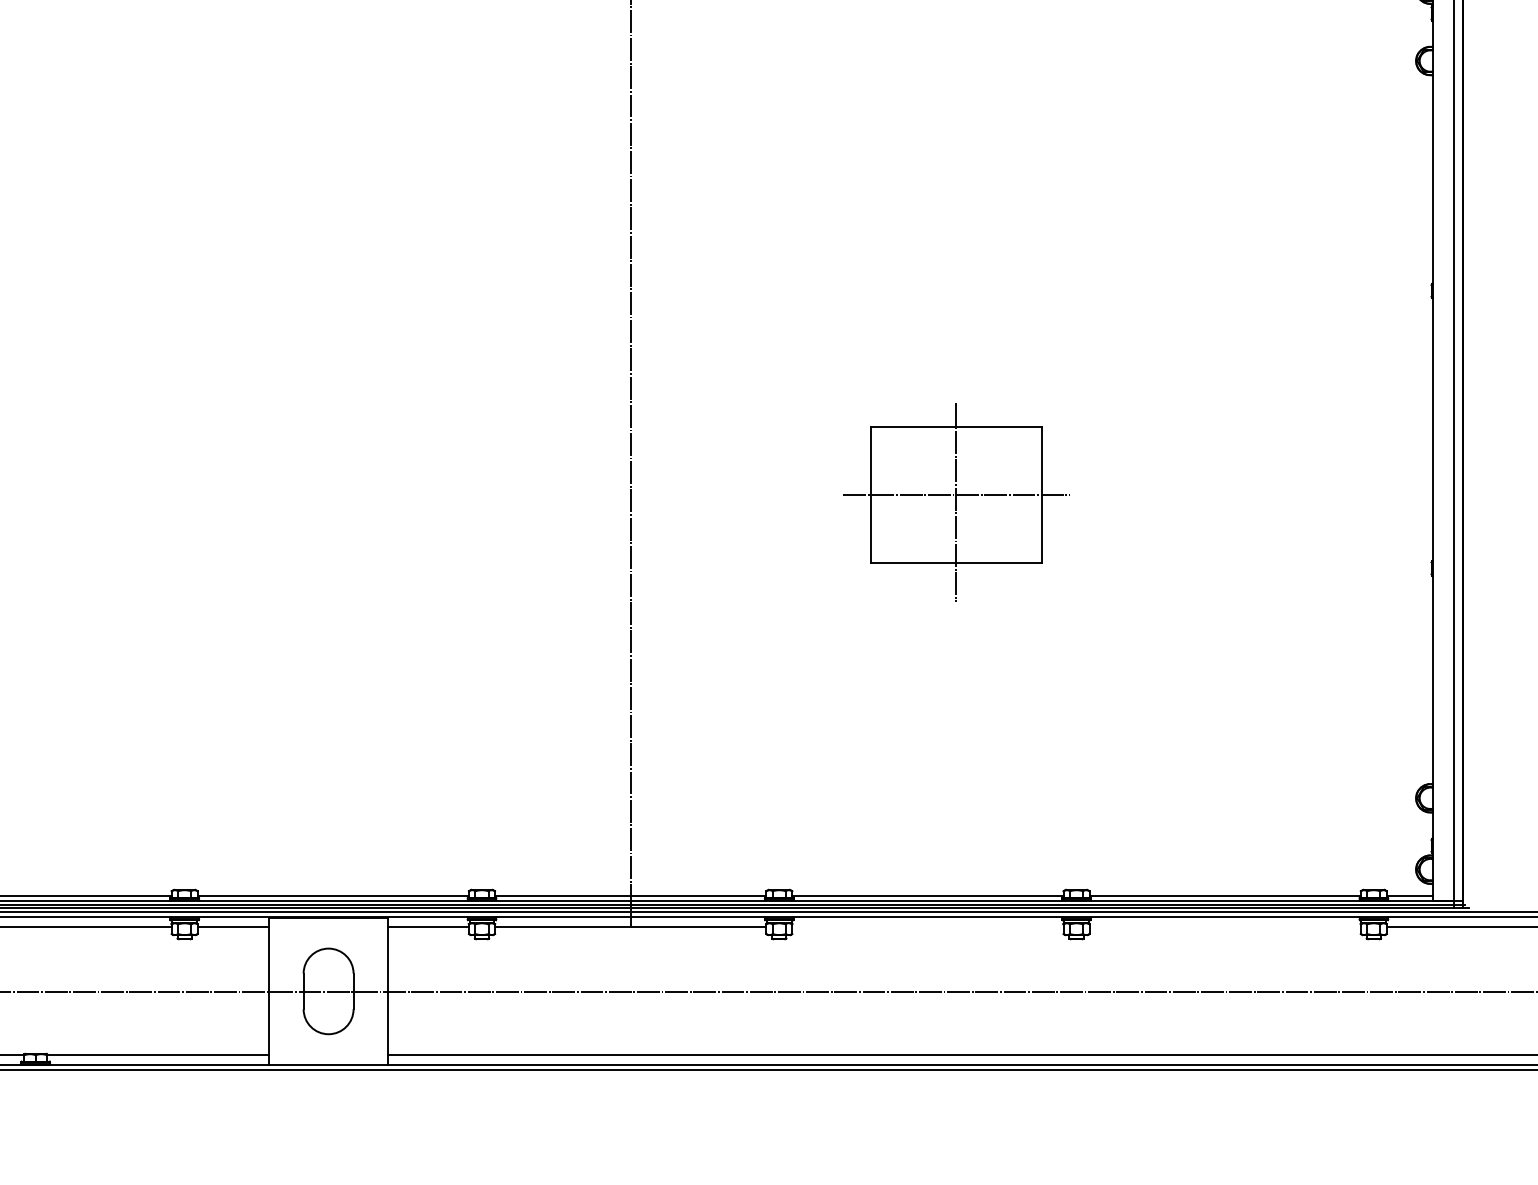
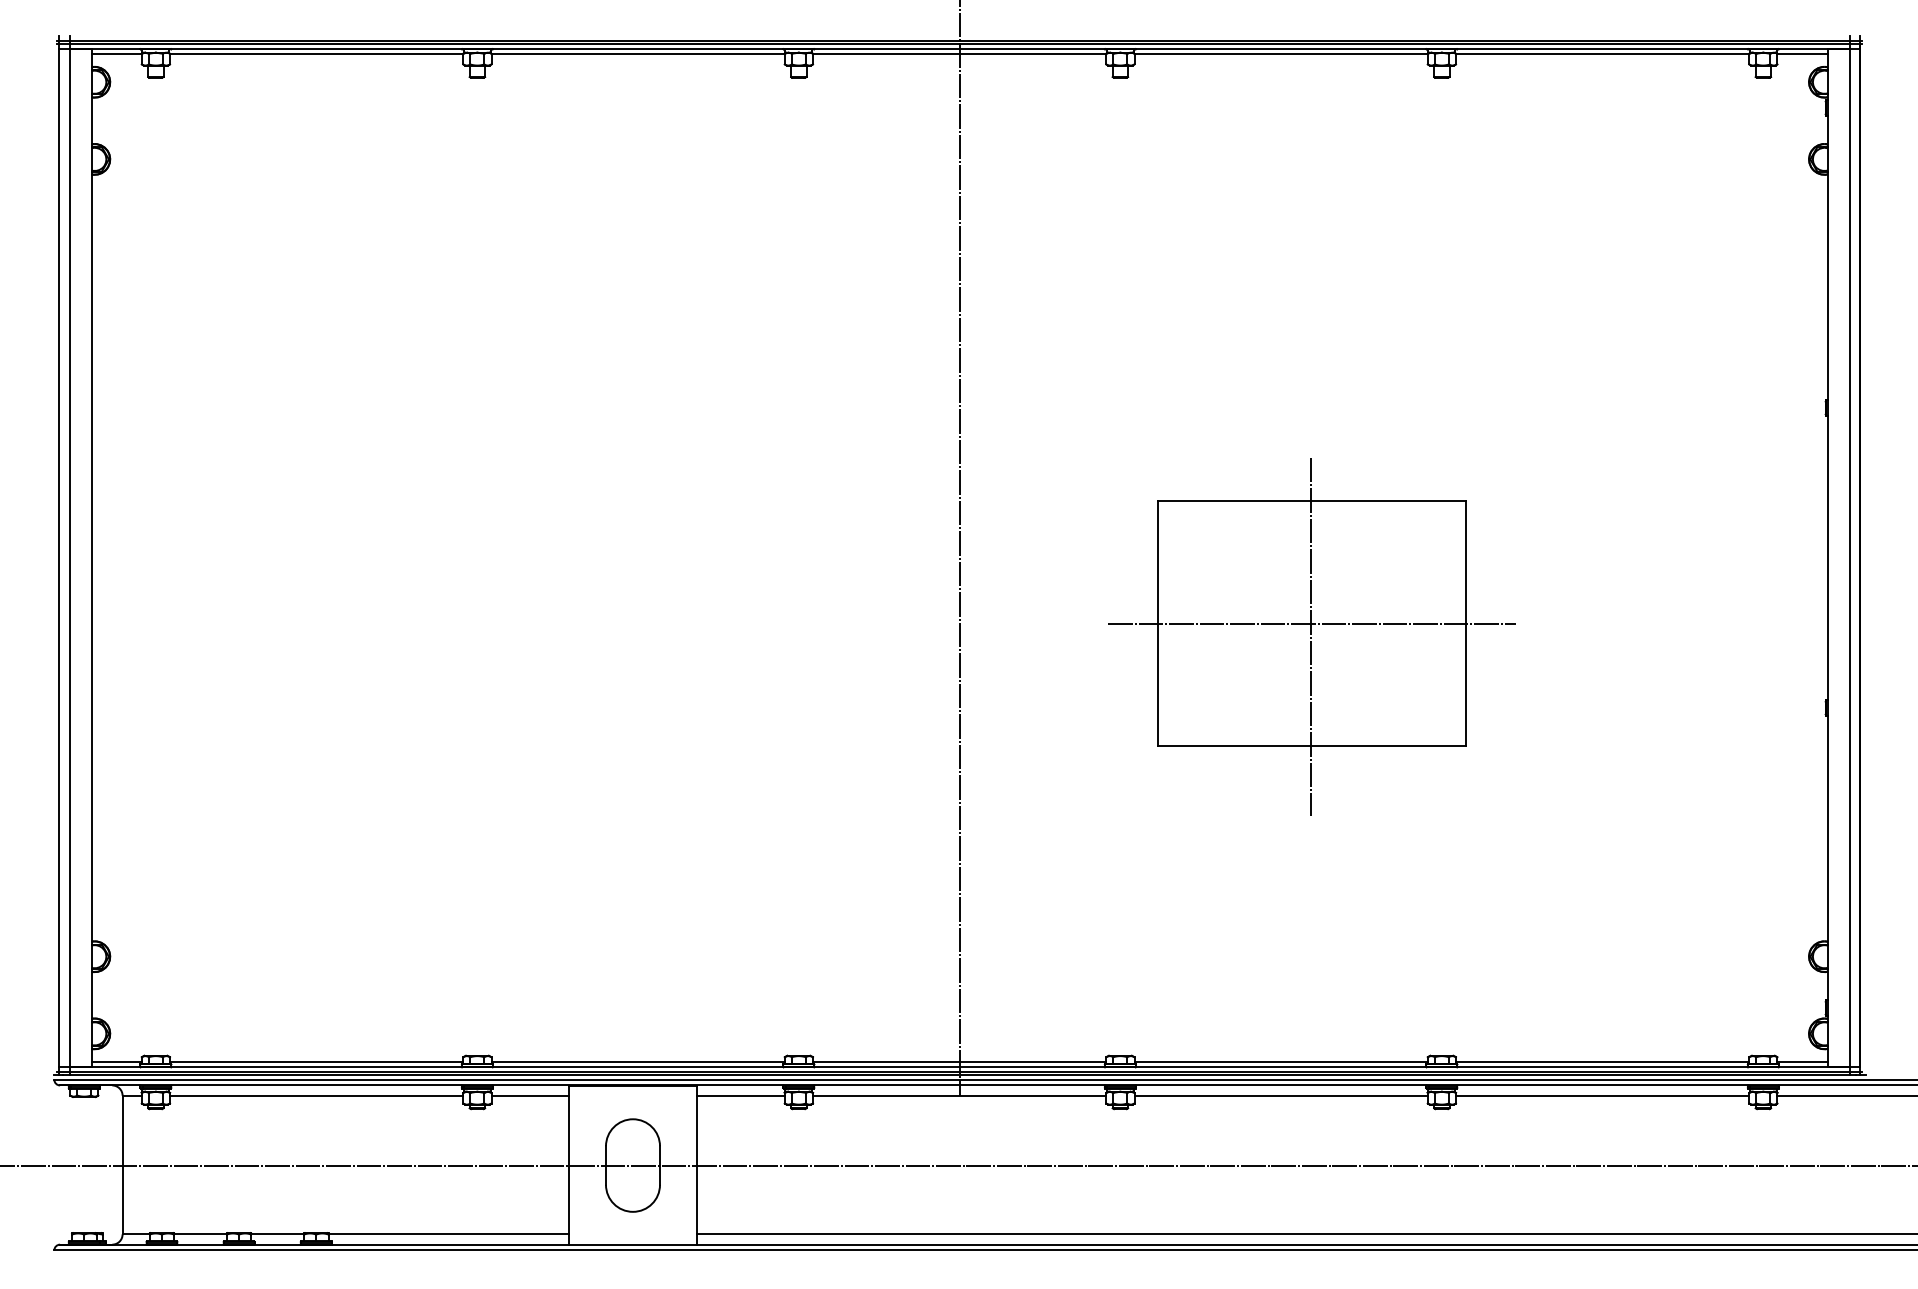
part: (956, 502) -> (1311, 636), size x1.67
line: (927, 926) -> (1280, 1095), added
line: (1225, 926) -> (1602, 1095), added

